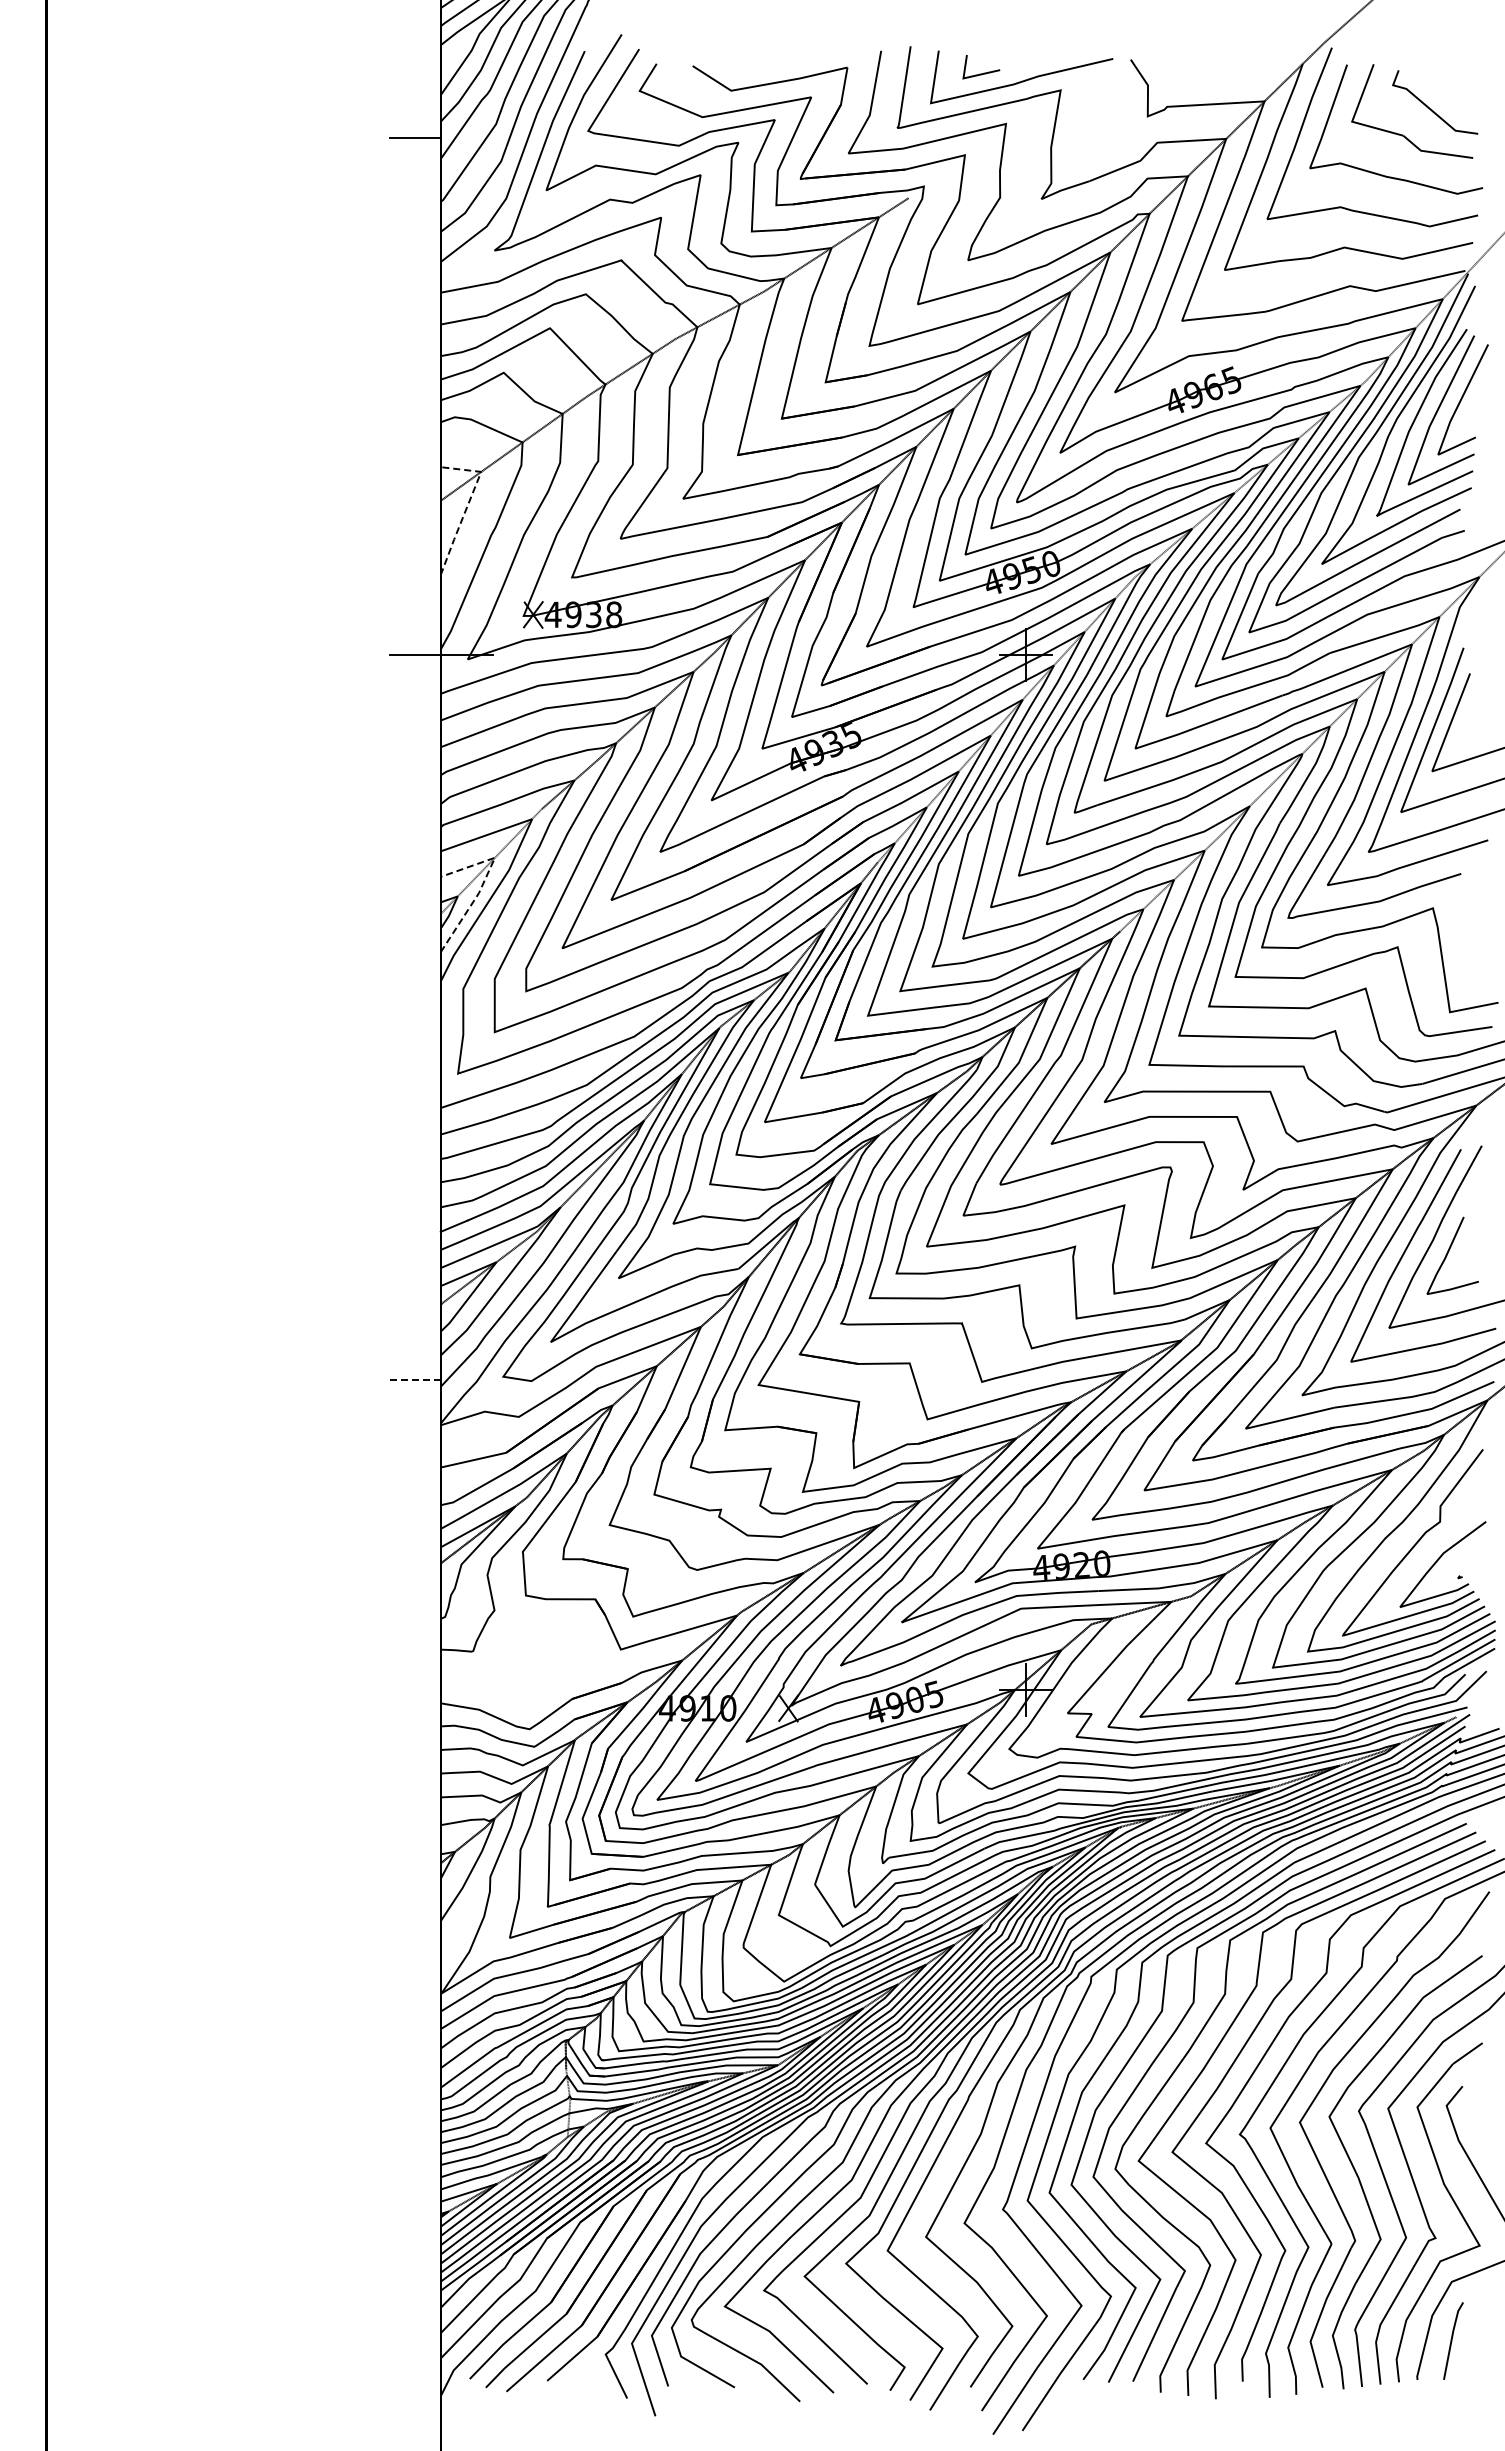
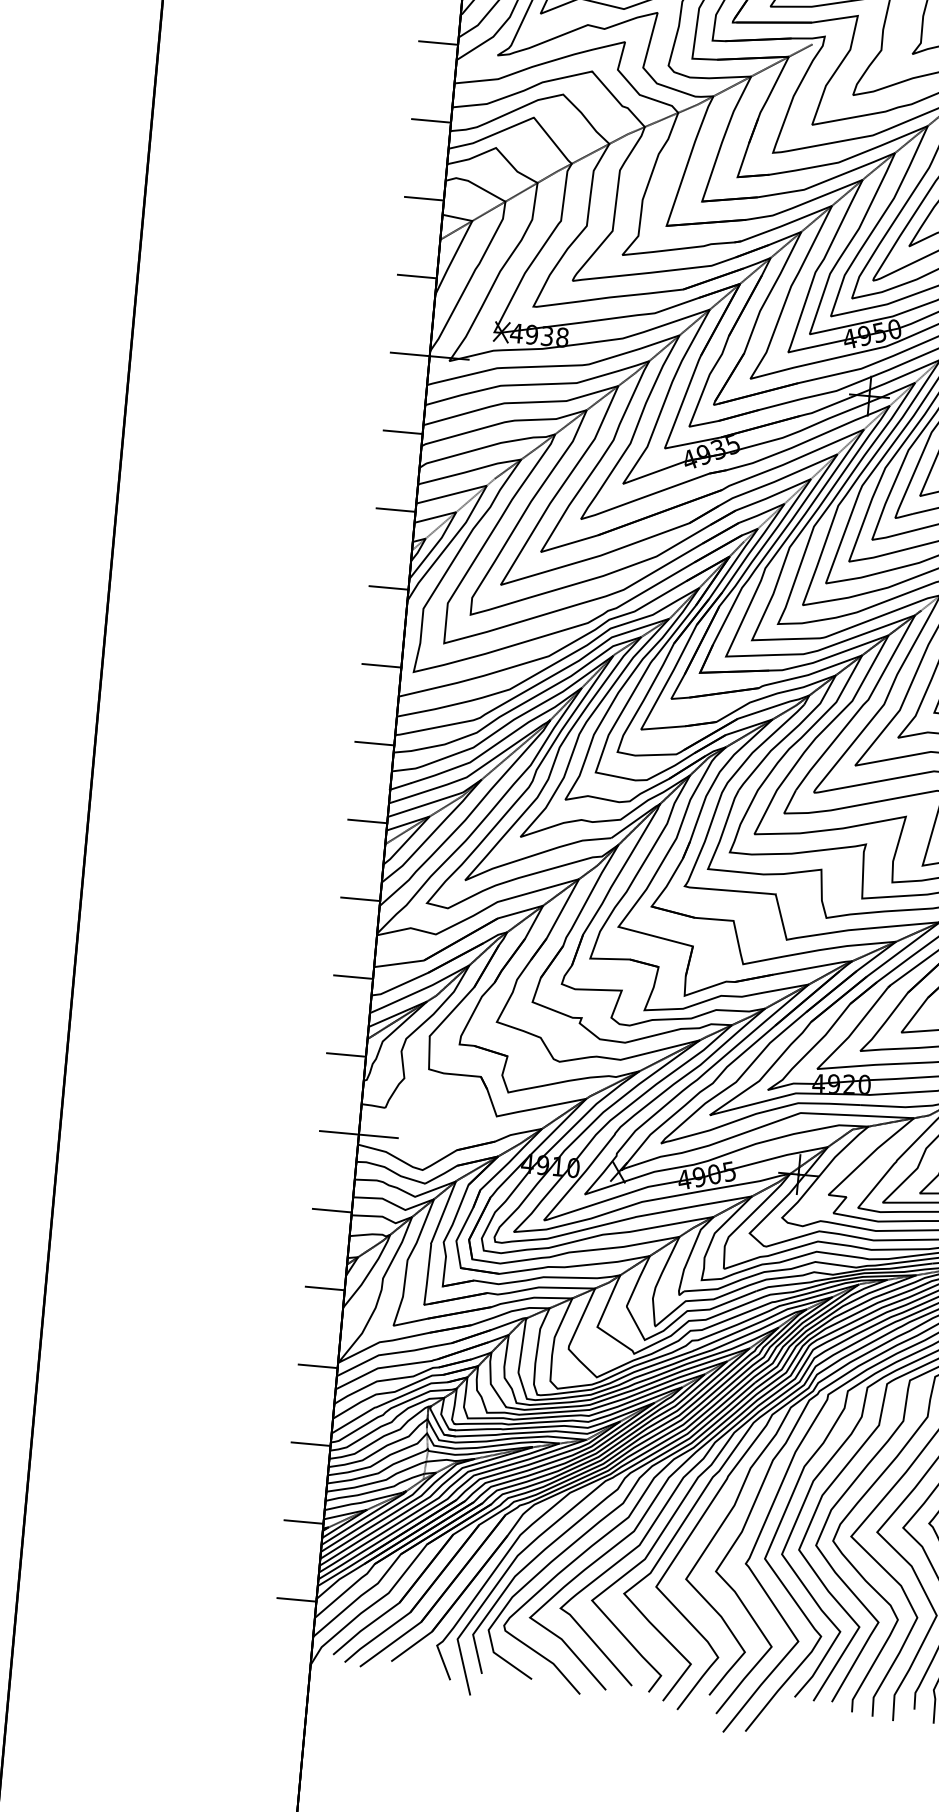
line: (415, 241) -> (438, 43), added
line: (415, 344) -> (431, 120), added
line: (415, 448) -> (424, 198), added
line: (468, 504) -> (460, 244), dashed -> solid
line: (415, 551) -> (417, 276), added
line: (415, 758) -> (403, 432), added
line: (415, 862) -> (396, 510), added
line: (484, 881) -> (446, 529), dashed -> solid
line: (415, 965) -> (389, 587), added
line: (415, 1069) -> (381, 666), added
line: (415, 1172) -> (374, 743), added
line: (415, 1276) -> (367, 821), added
line: (415, 1379) -> (360, 899), dashed -> solid
line: (415, 1483) -> (353, 977), added
line: (415, 1586) -> (346, 1054), added
line: (441, 1690) -> (359, 1134), added
line: (415, 1793) -> (332, 1210), added
line: (415, 1897) -> (325, 1288), added
line: (415, 2000) -> (318, 1366), added
line: (415, 2104) -> (311, 1444), added
line: (415, 2207) -> (304, 1522), added
line: (415, 2311) -> (296, 1600), added

